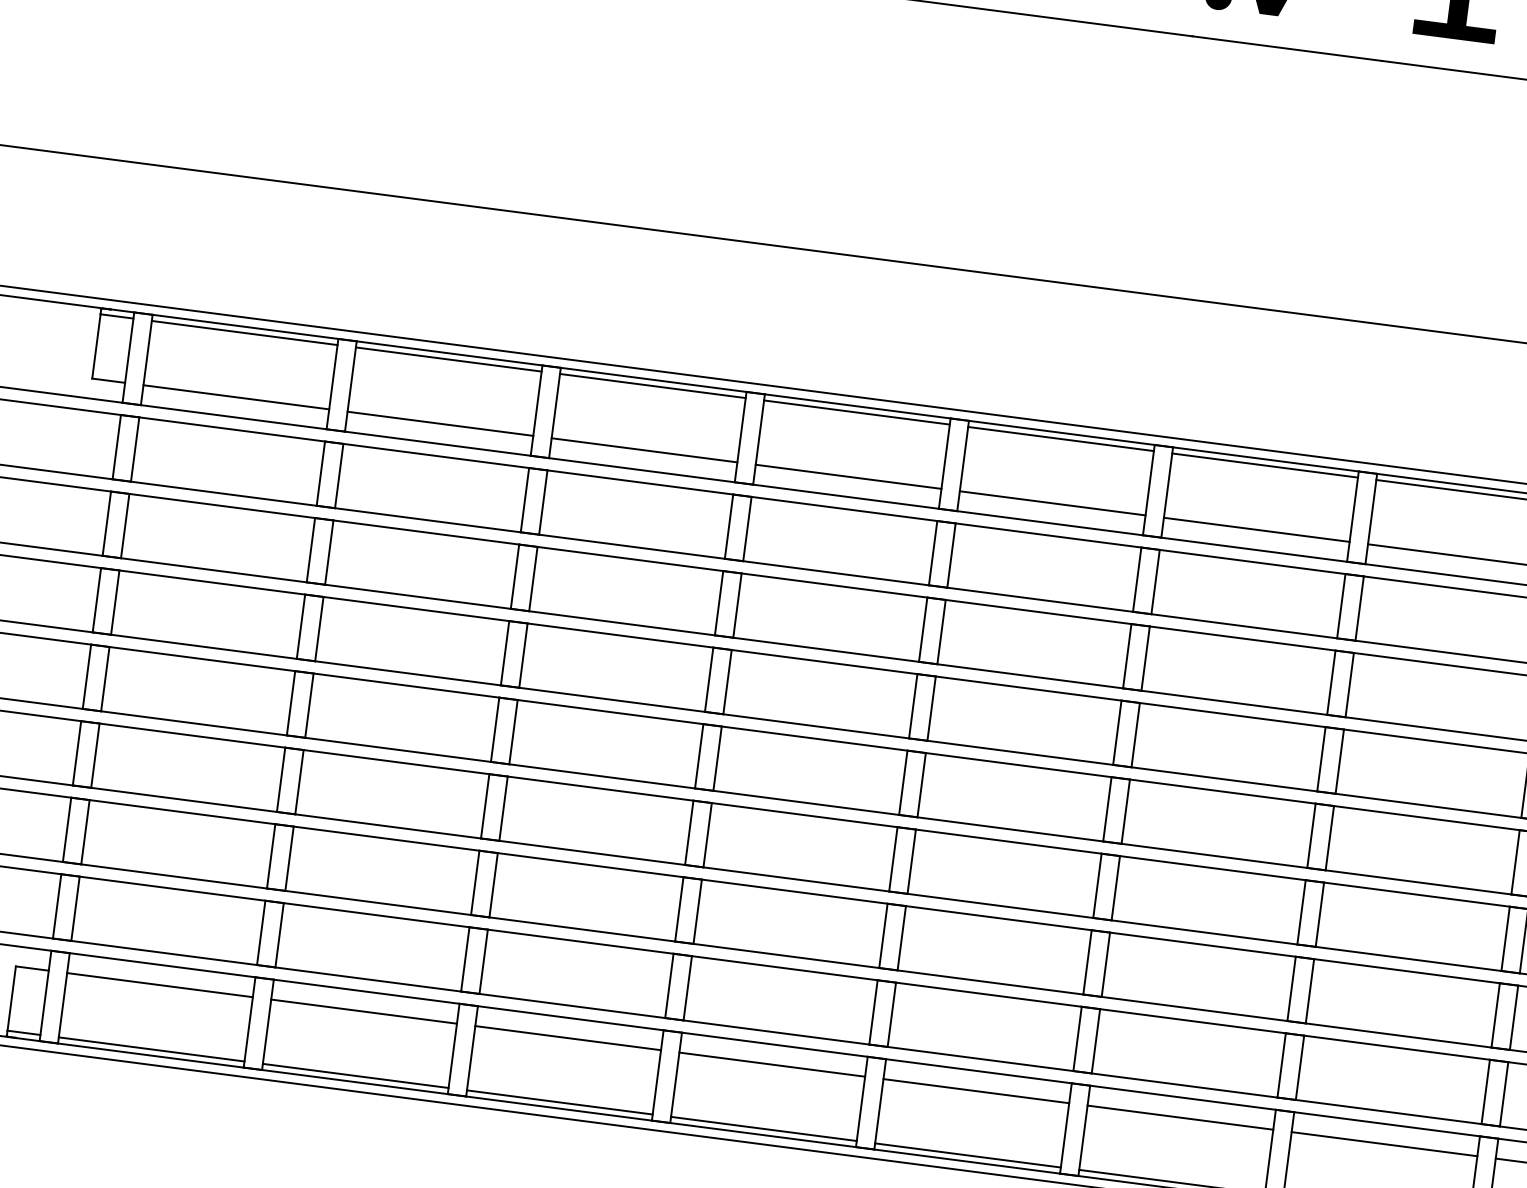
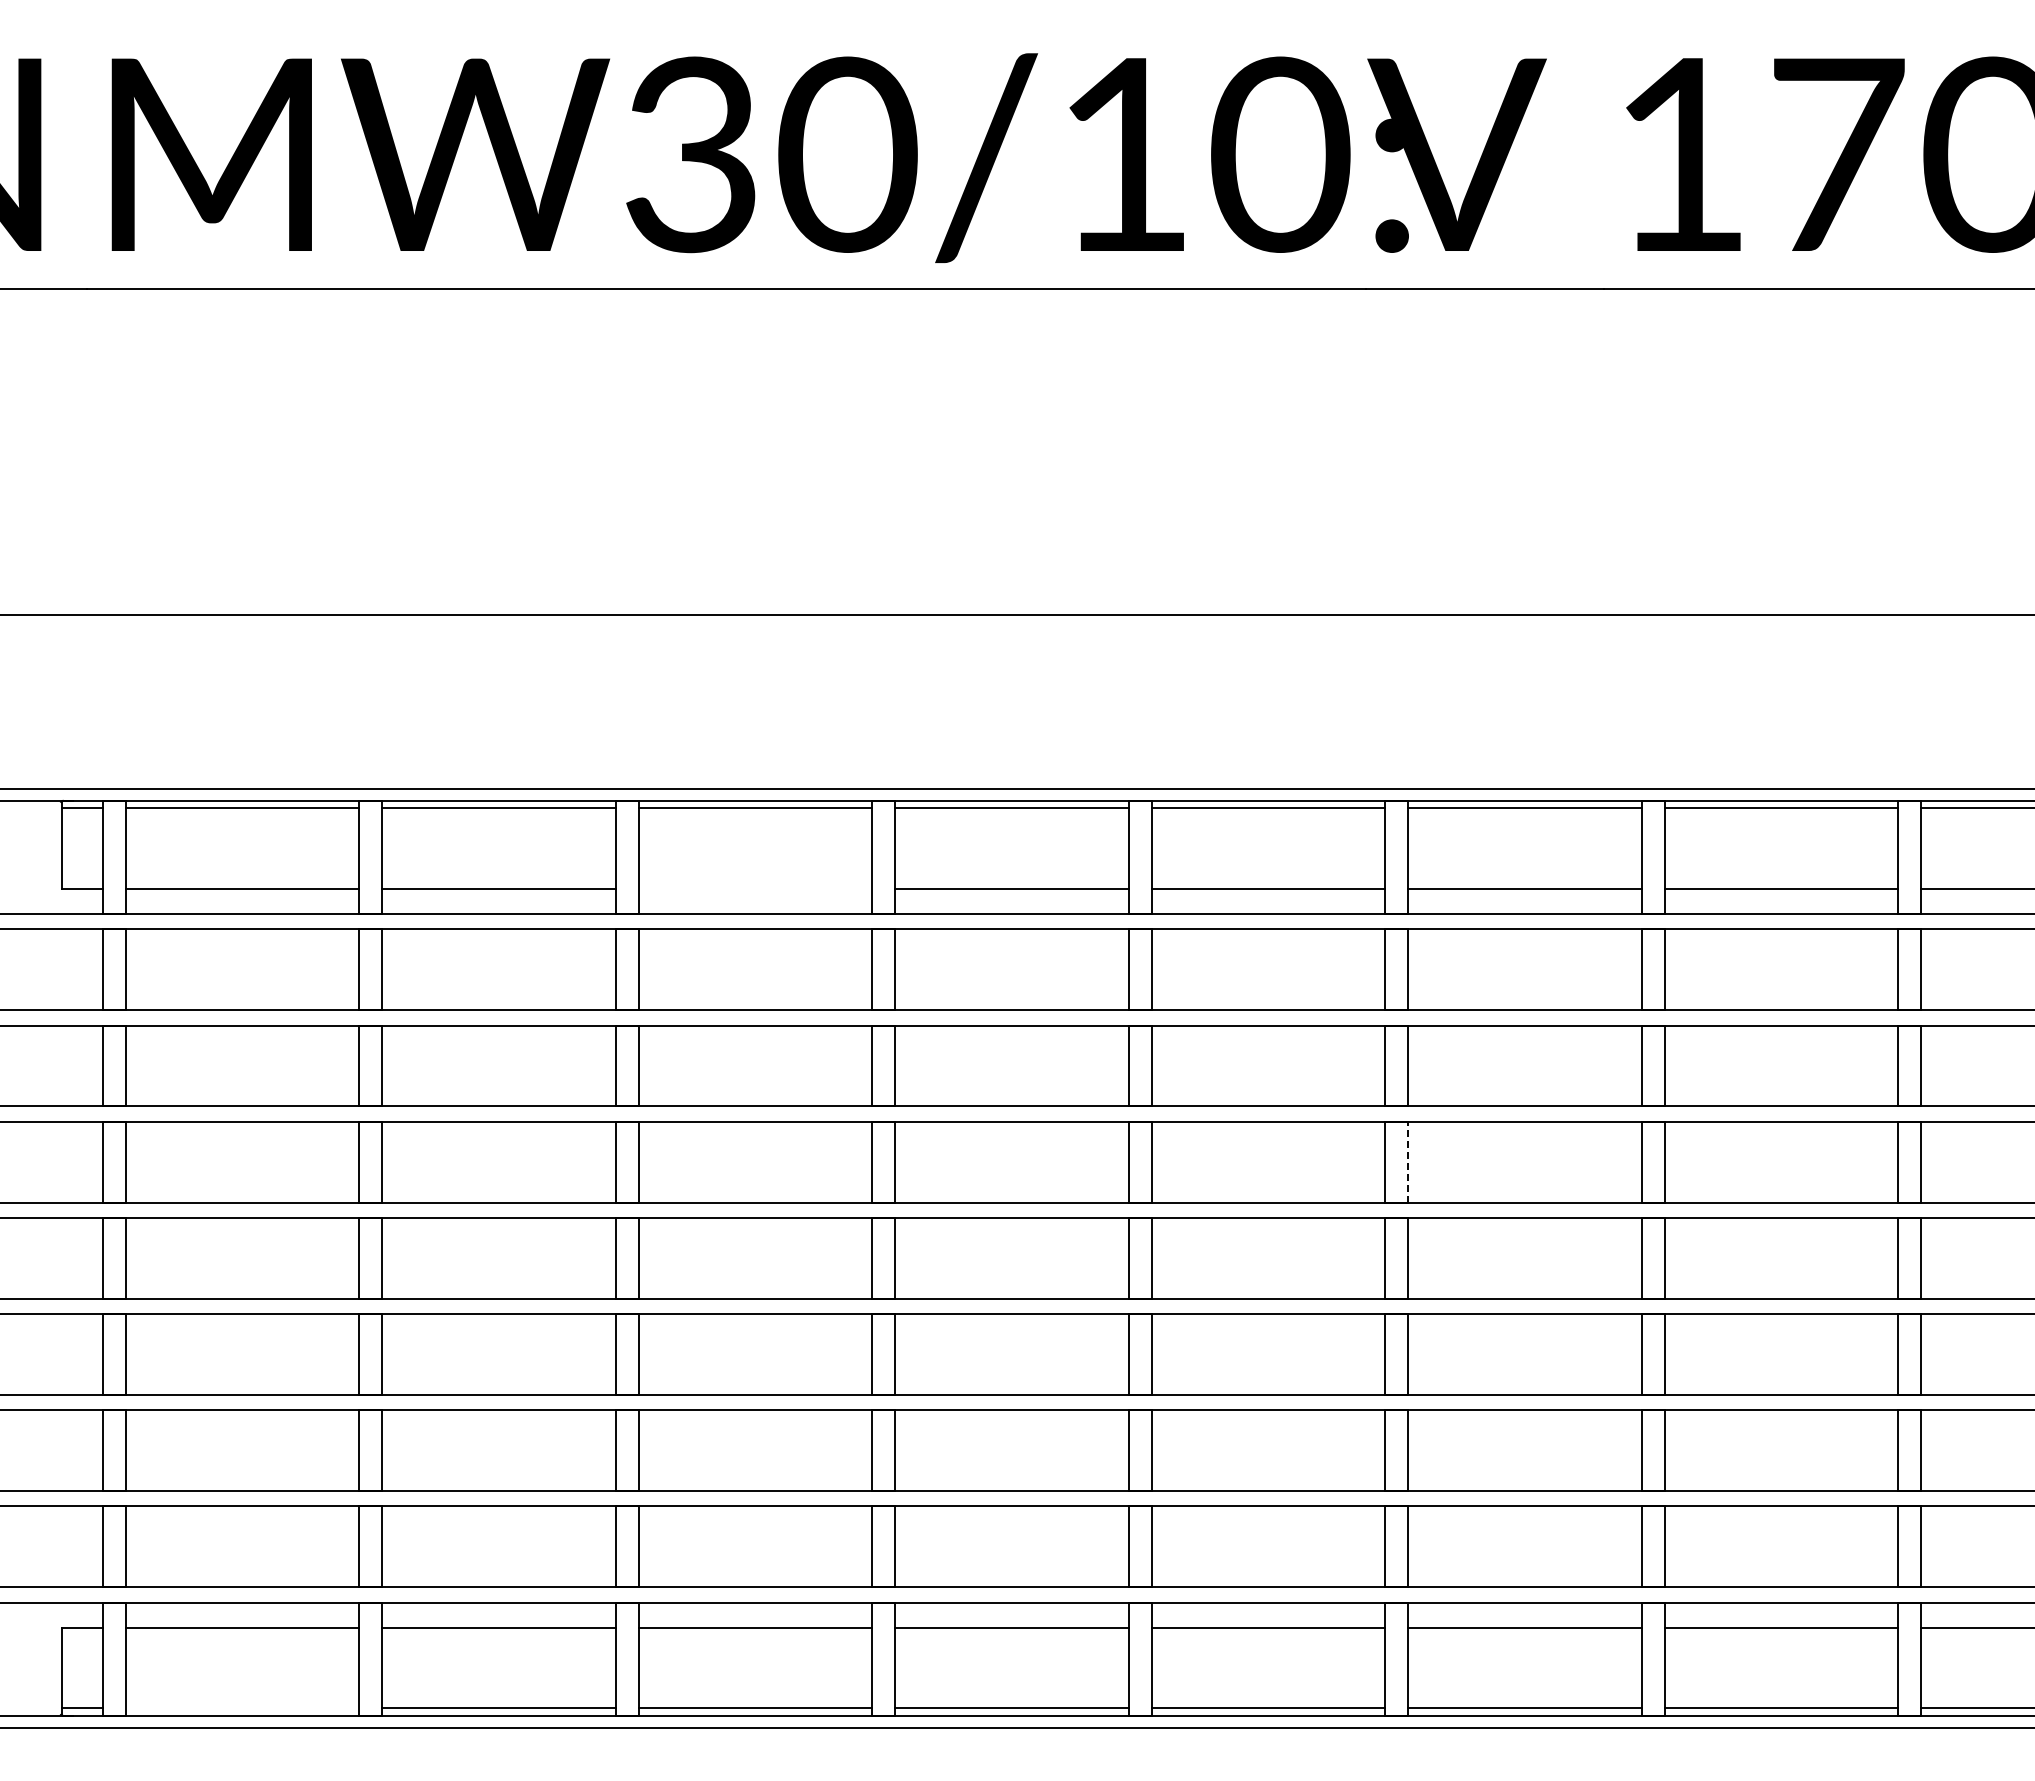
line: (644, 450) -> (755, 889), removed
line: (1136, 734) -> (1408, 1161), solid -> dashed
line: (151, 1049) -> (242, 1708), removed

